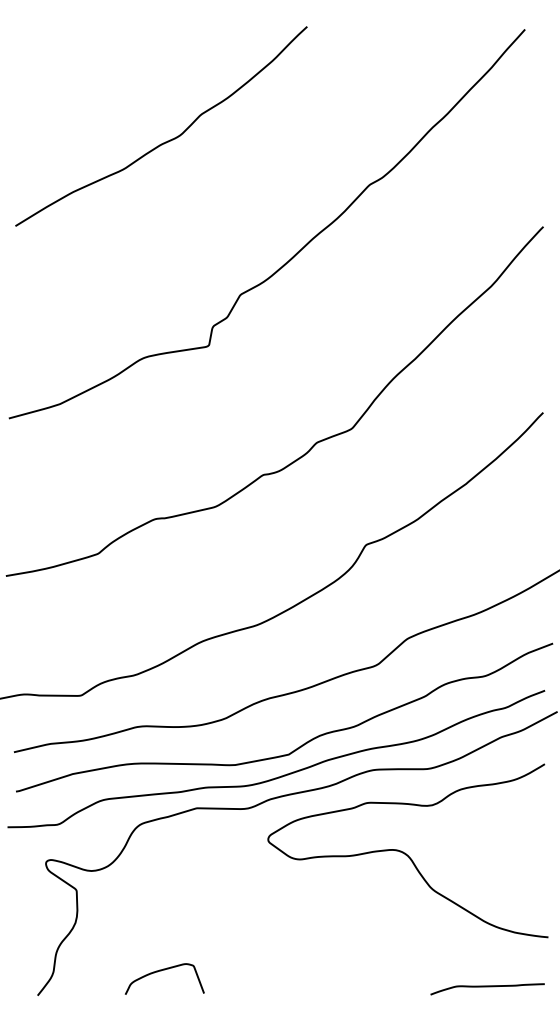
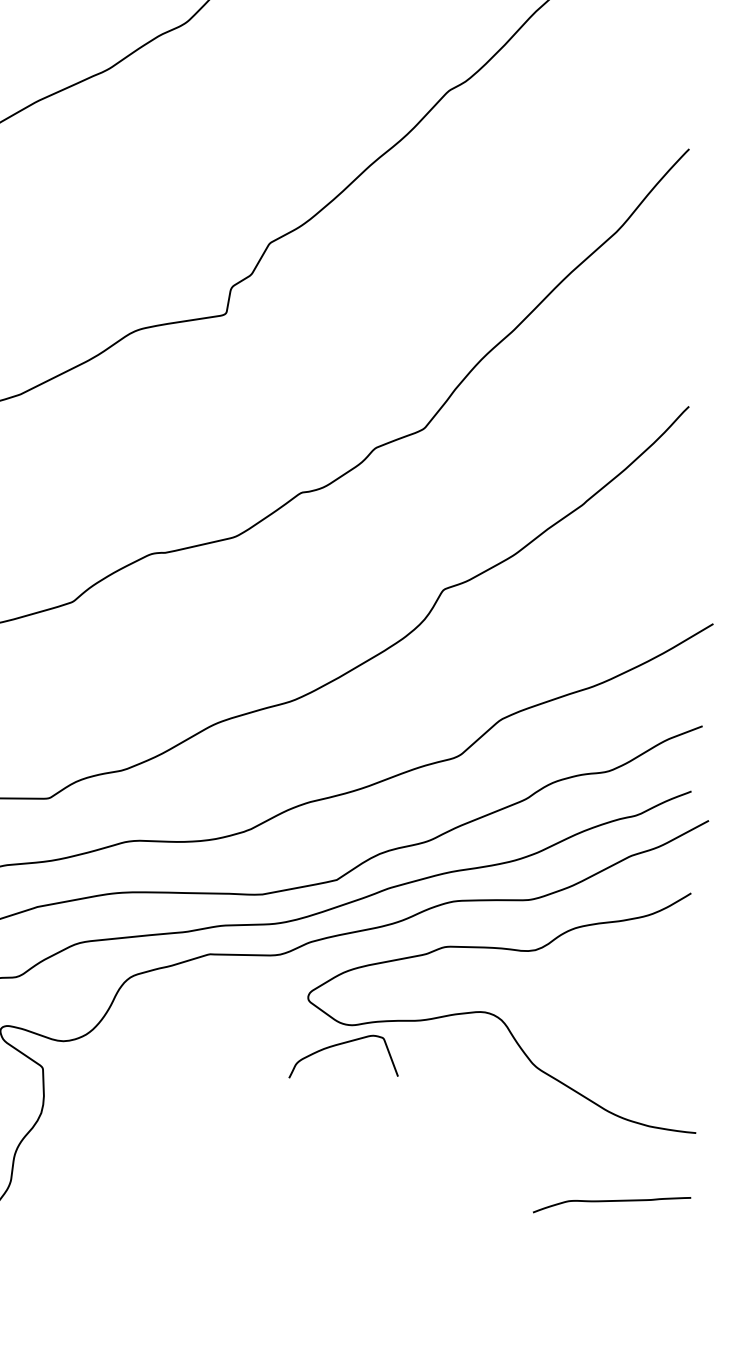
curve: (161, 971) -> (339, 1046), moved

